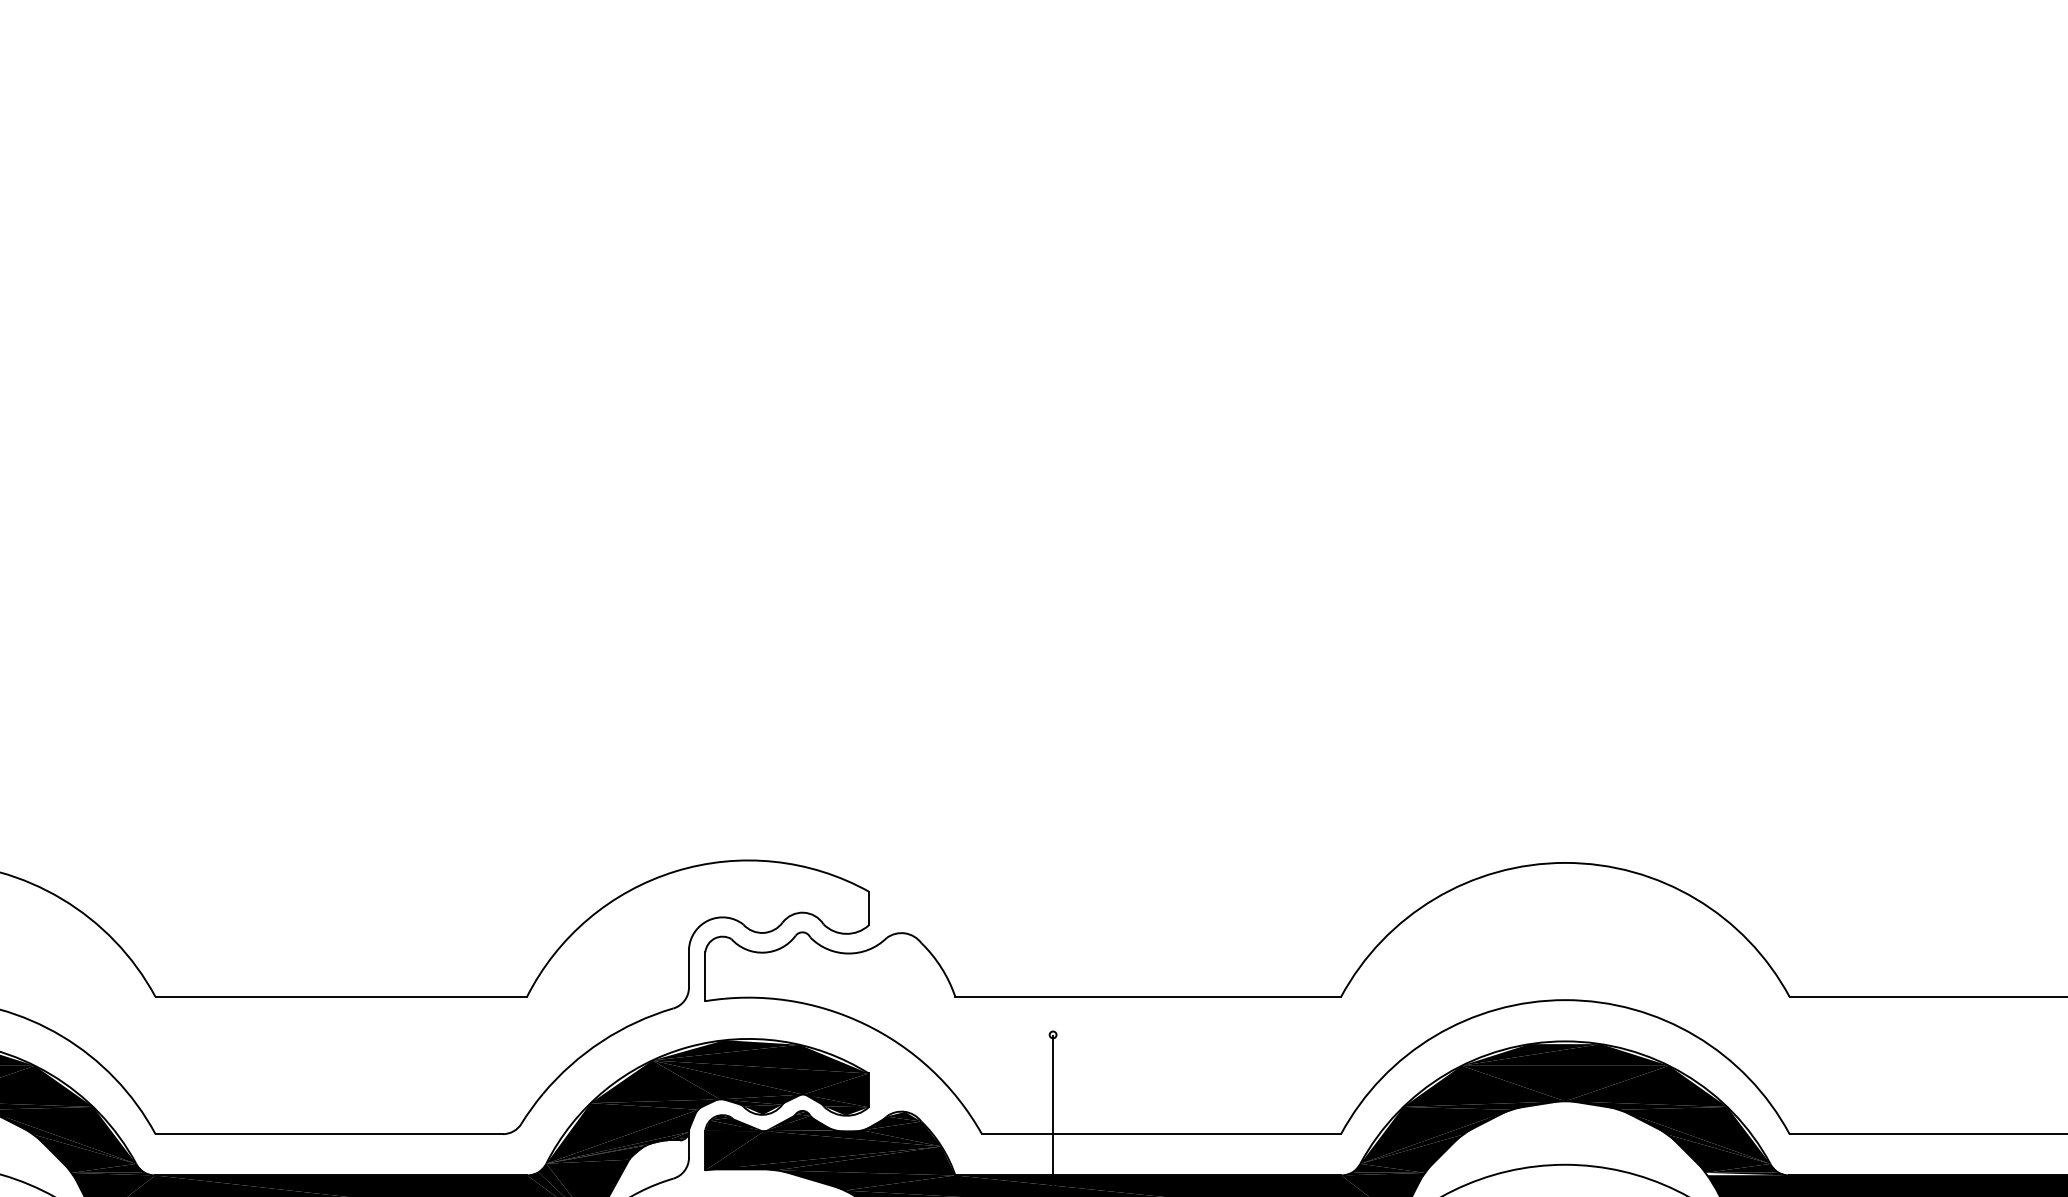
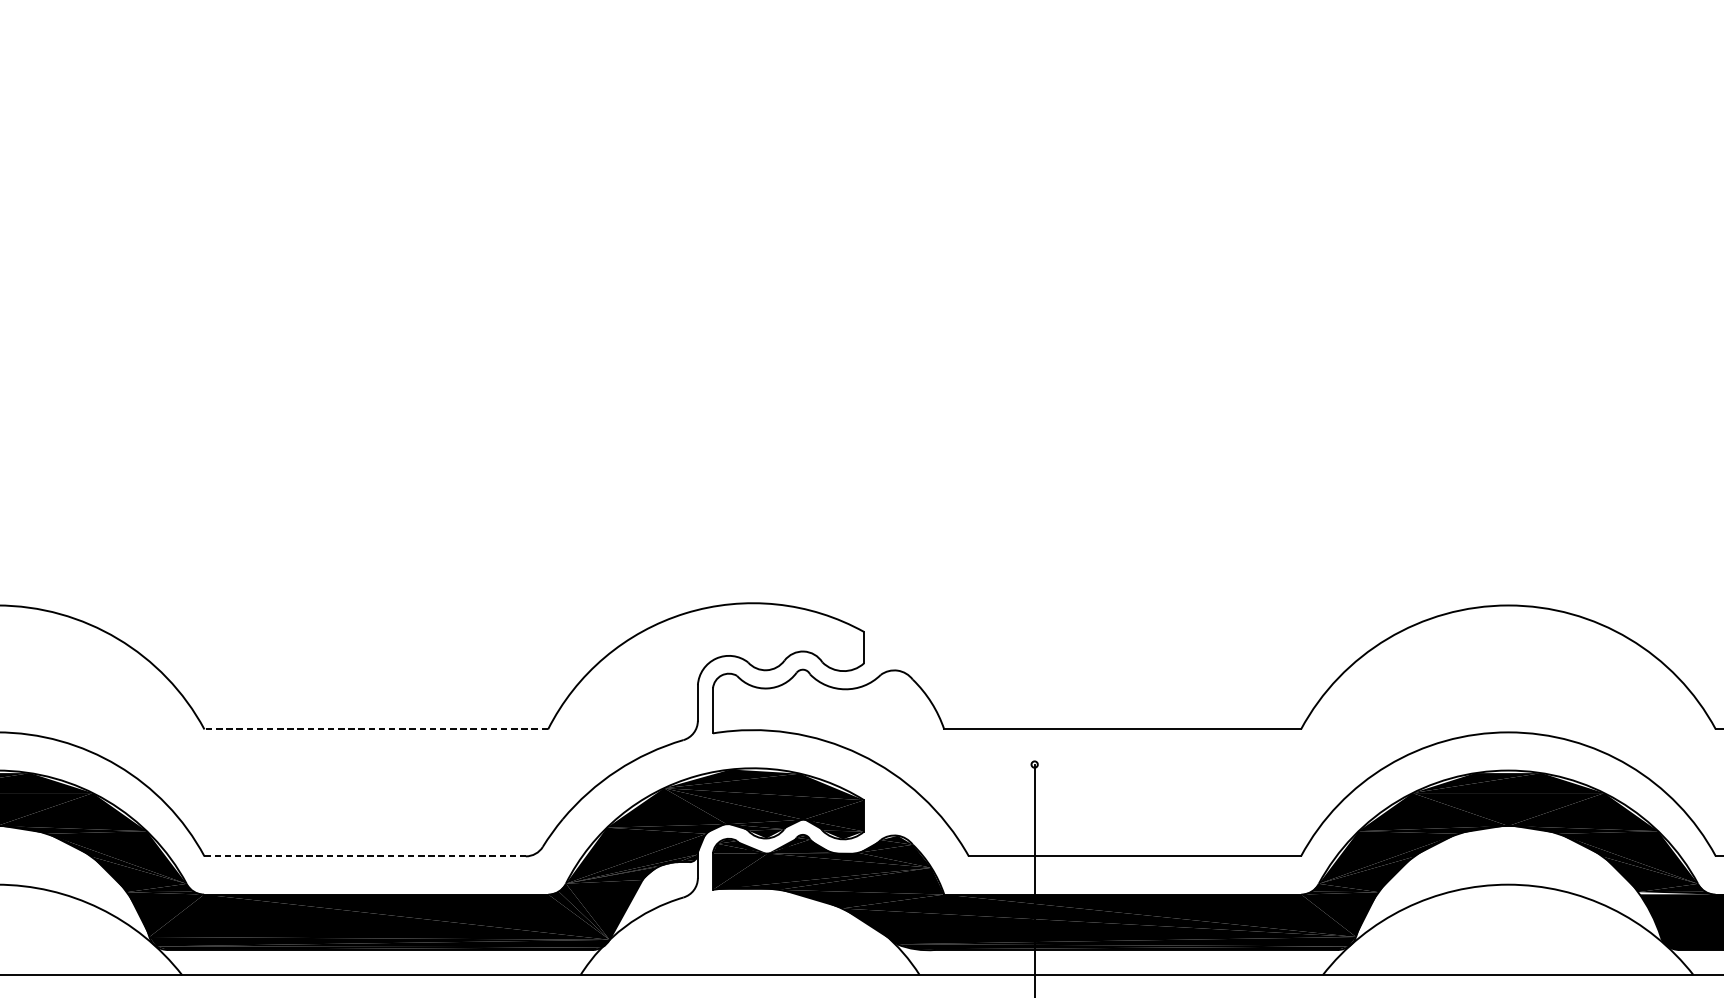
line: (341, 996) -> (376, 729), solid -> dashed
line: (329, 1134) -> (365, 856), solid -> dashed

